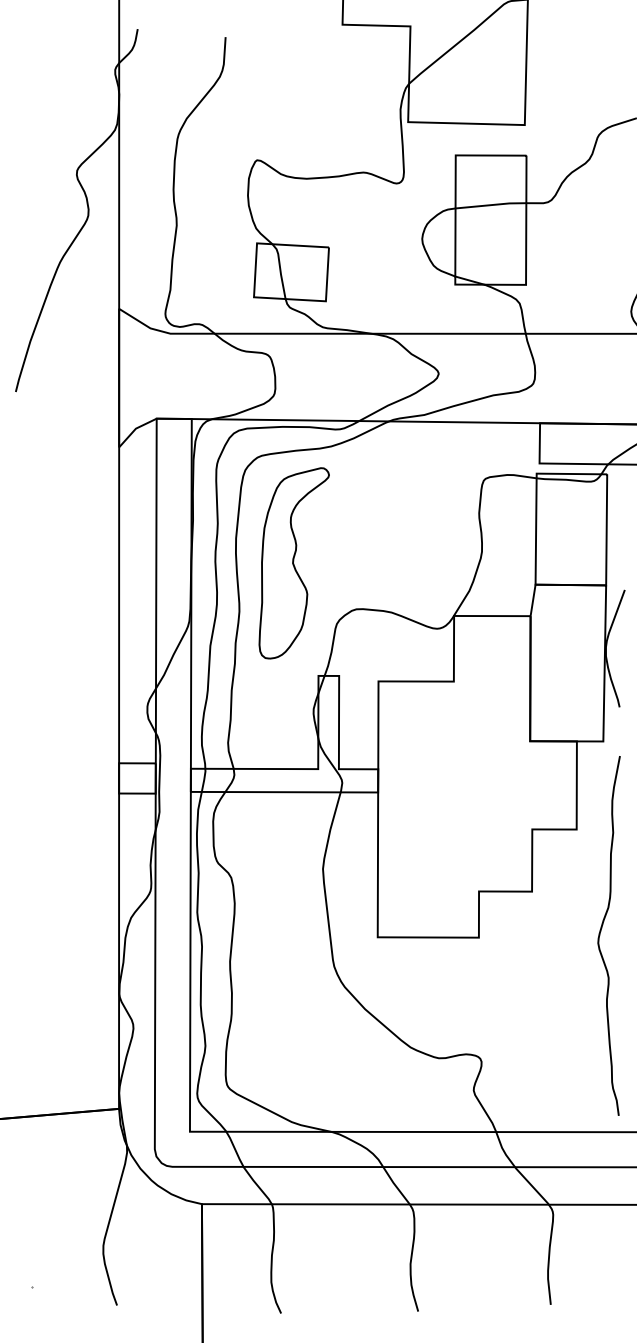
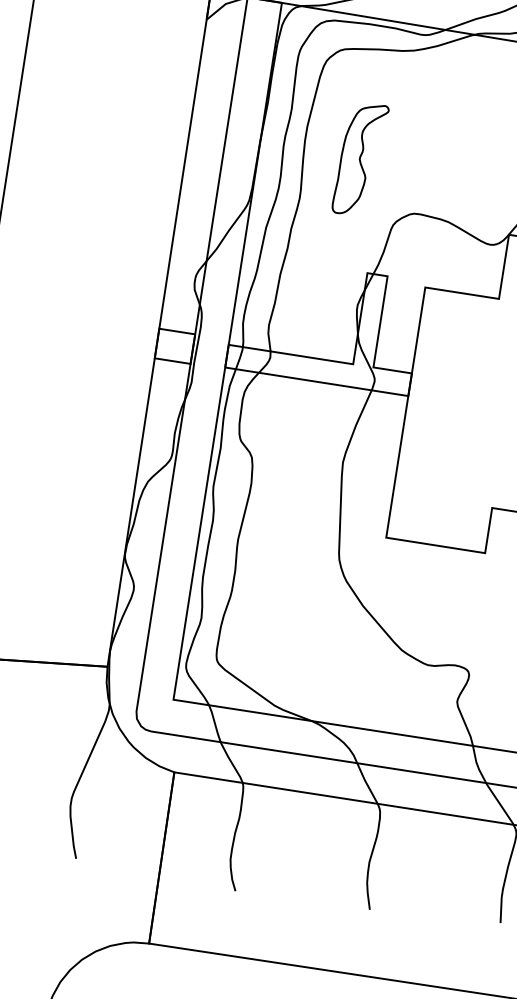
part: (293, 563) -> (359, 159), size x0.6

